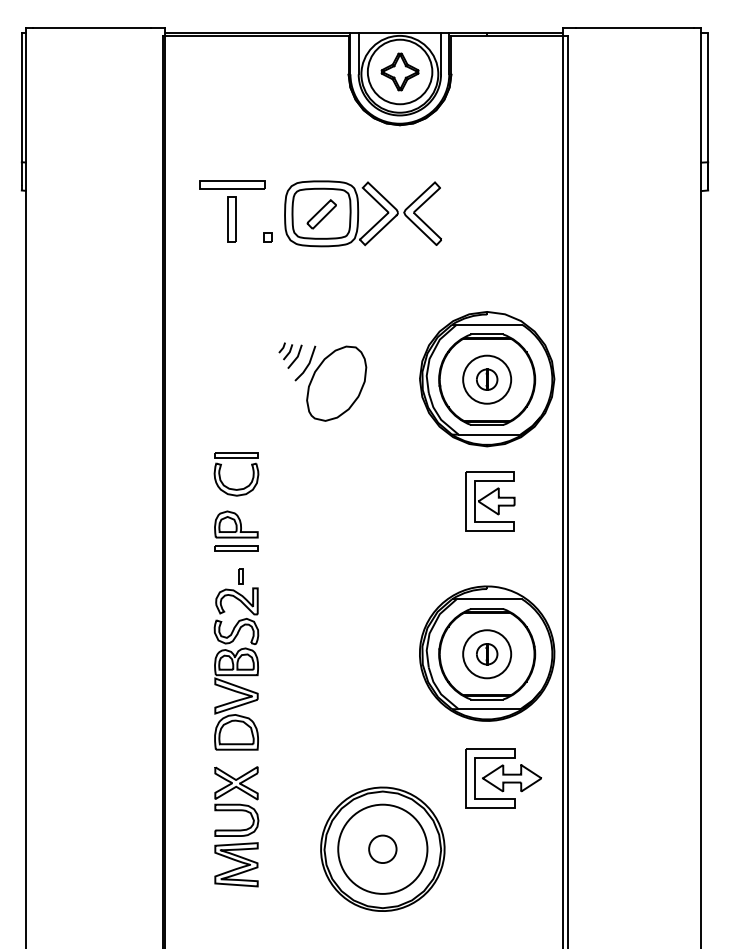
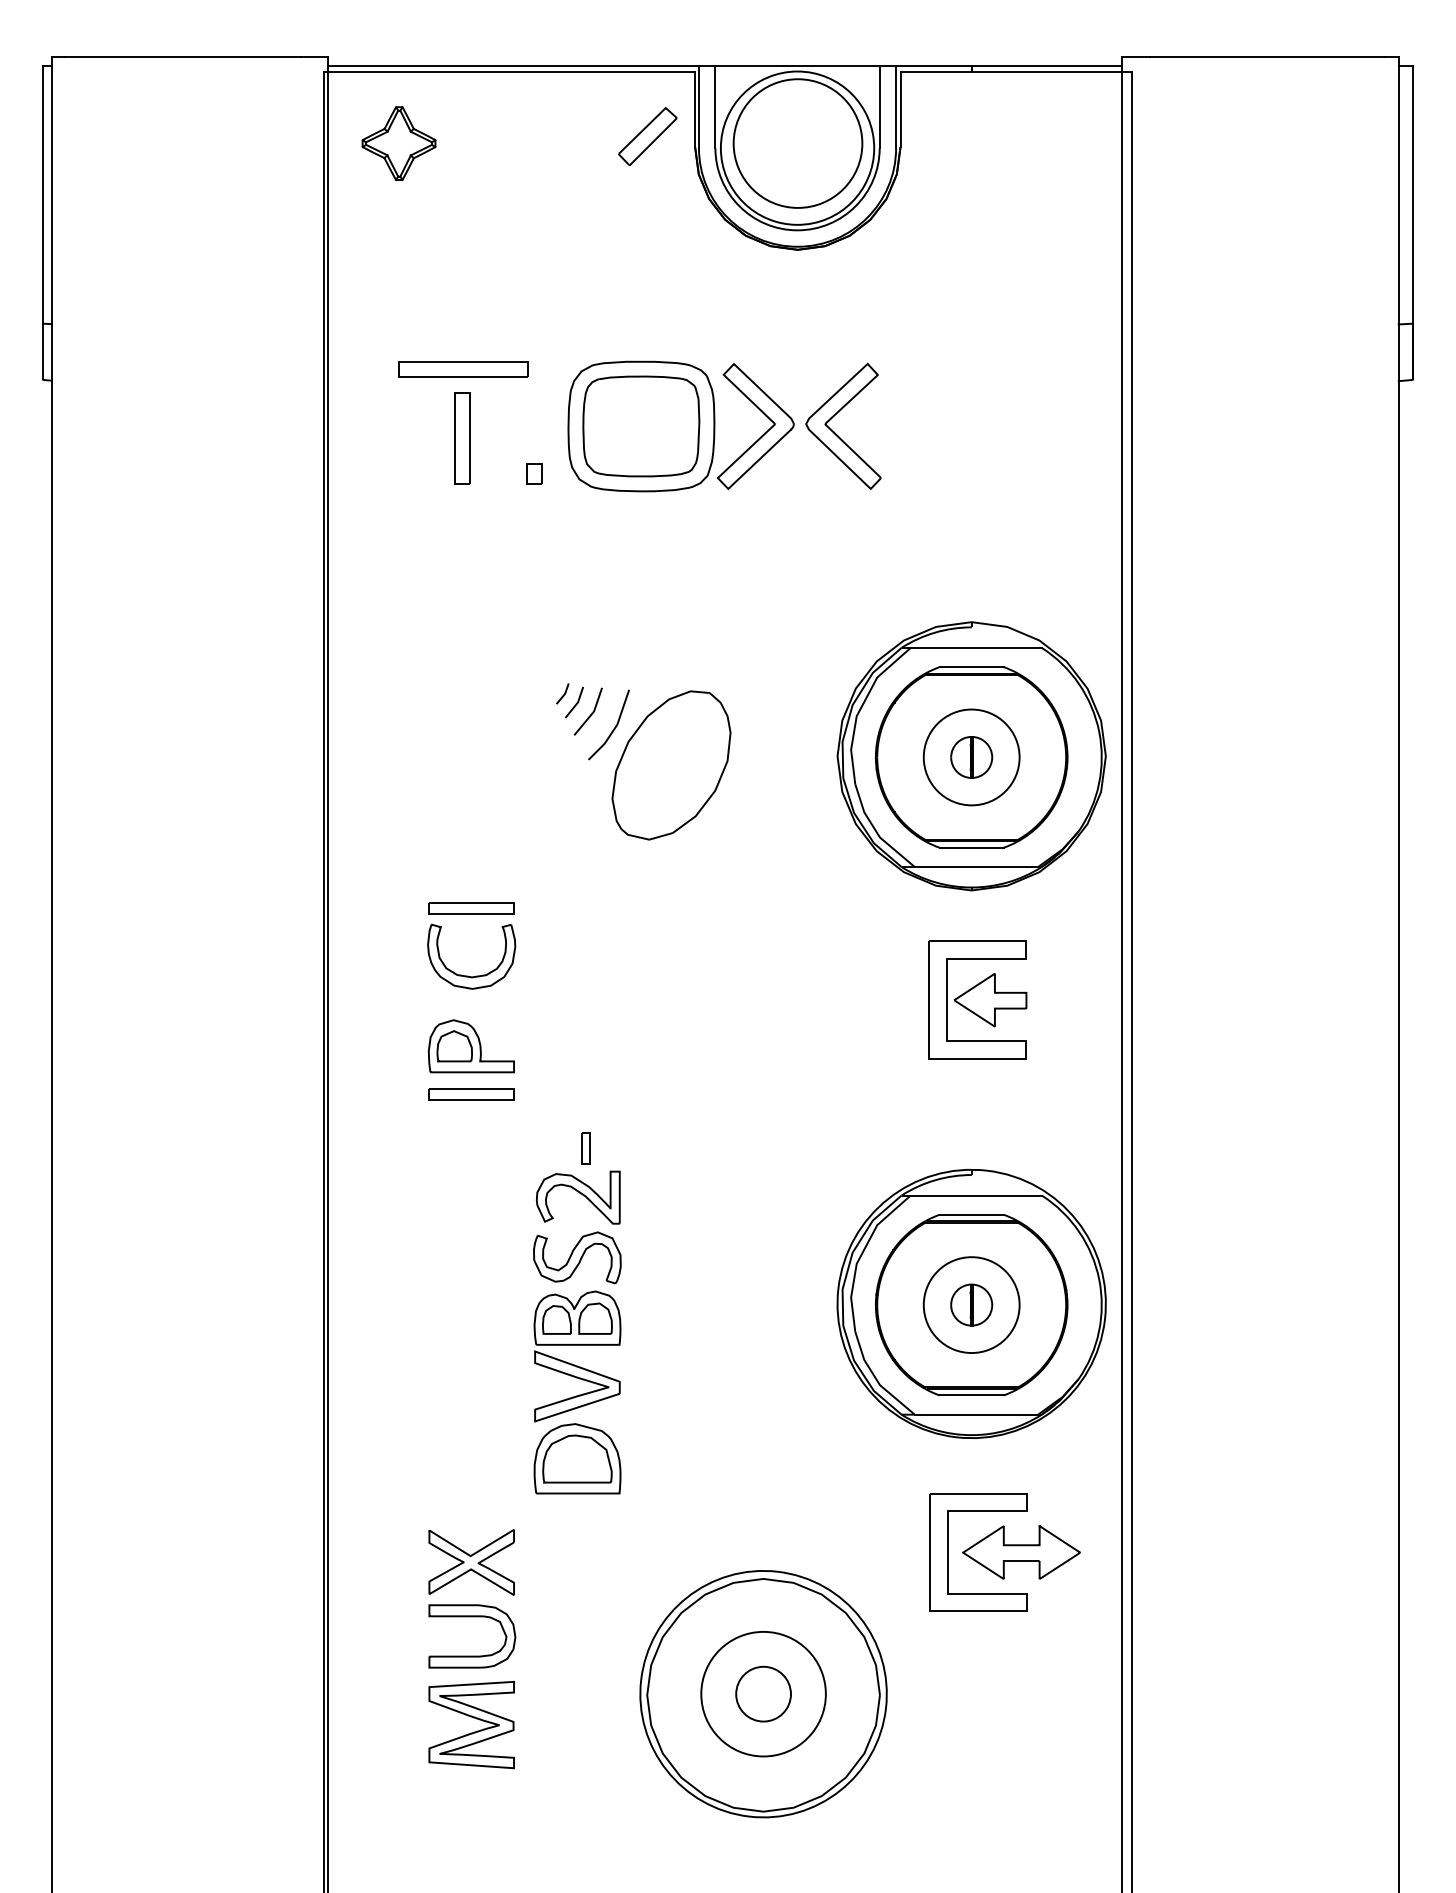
part: (399, 71) -> (397, 142), moved
part: (321, 214) -> (647, 136), moved
part: (236, 659) -> (577, 1313), moved
circle: (382, 848) -> (762, 1692), size x0.7

